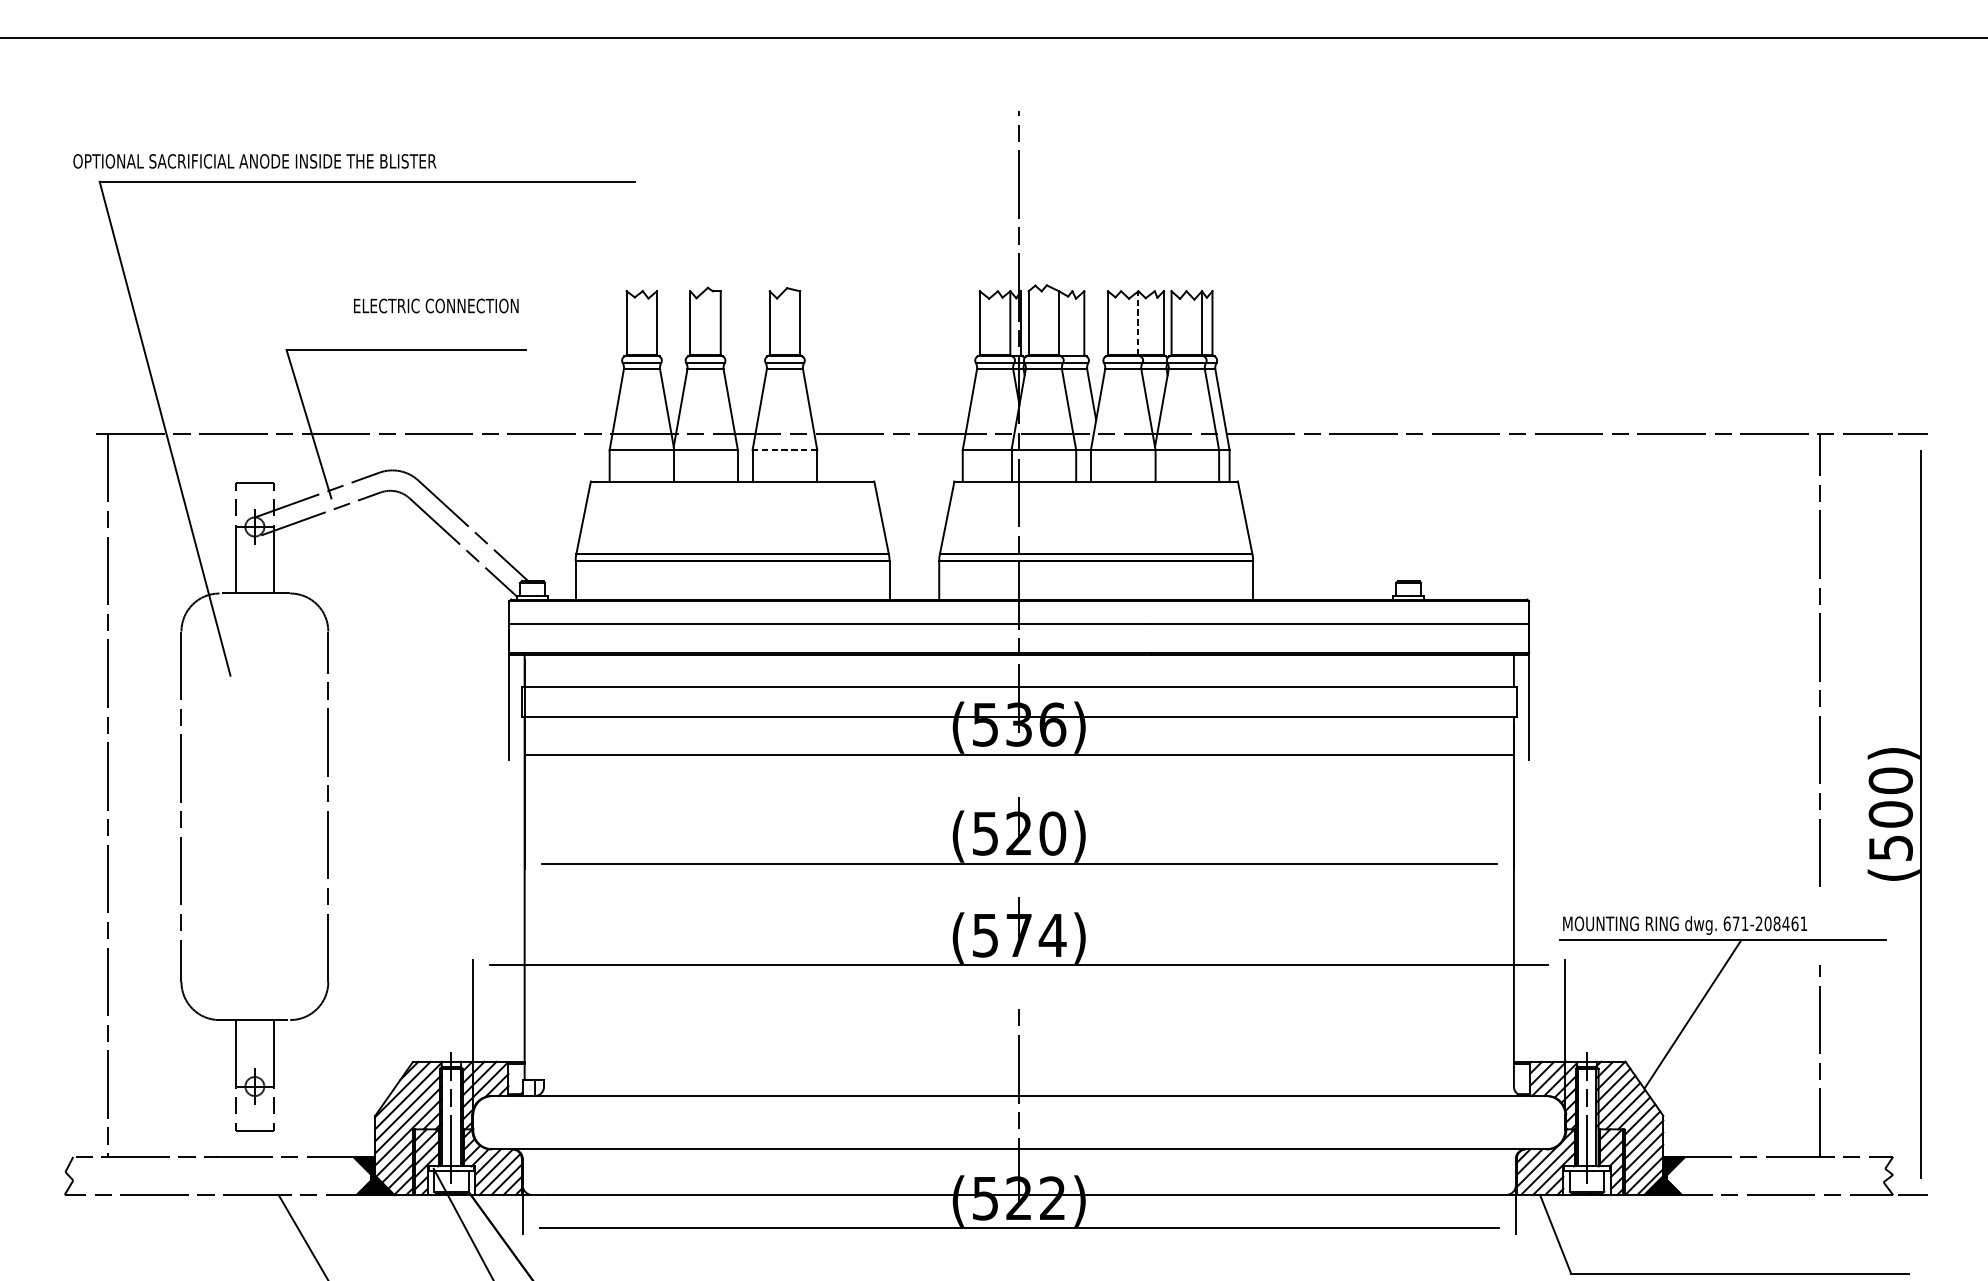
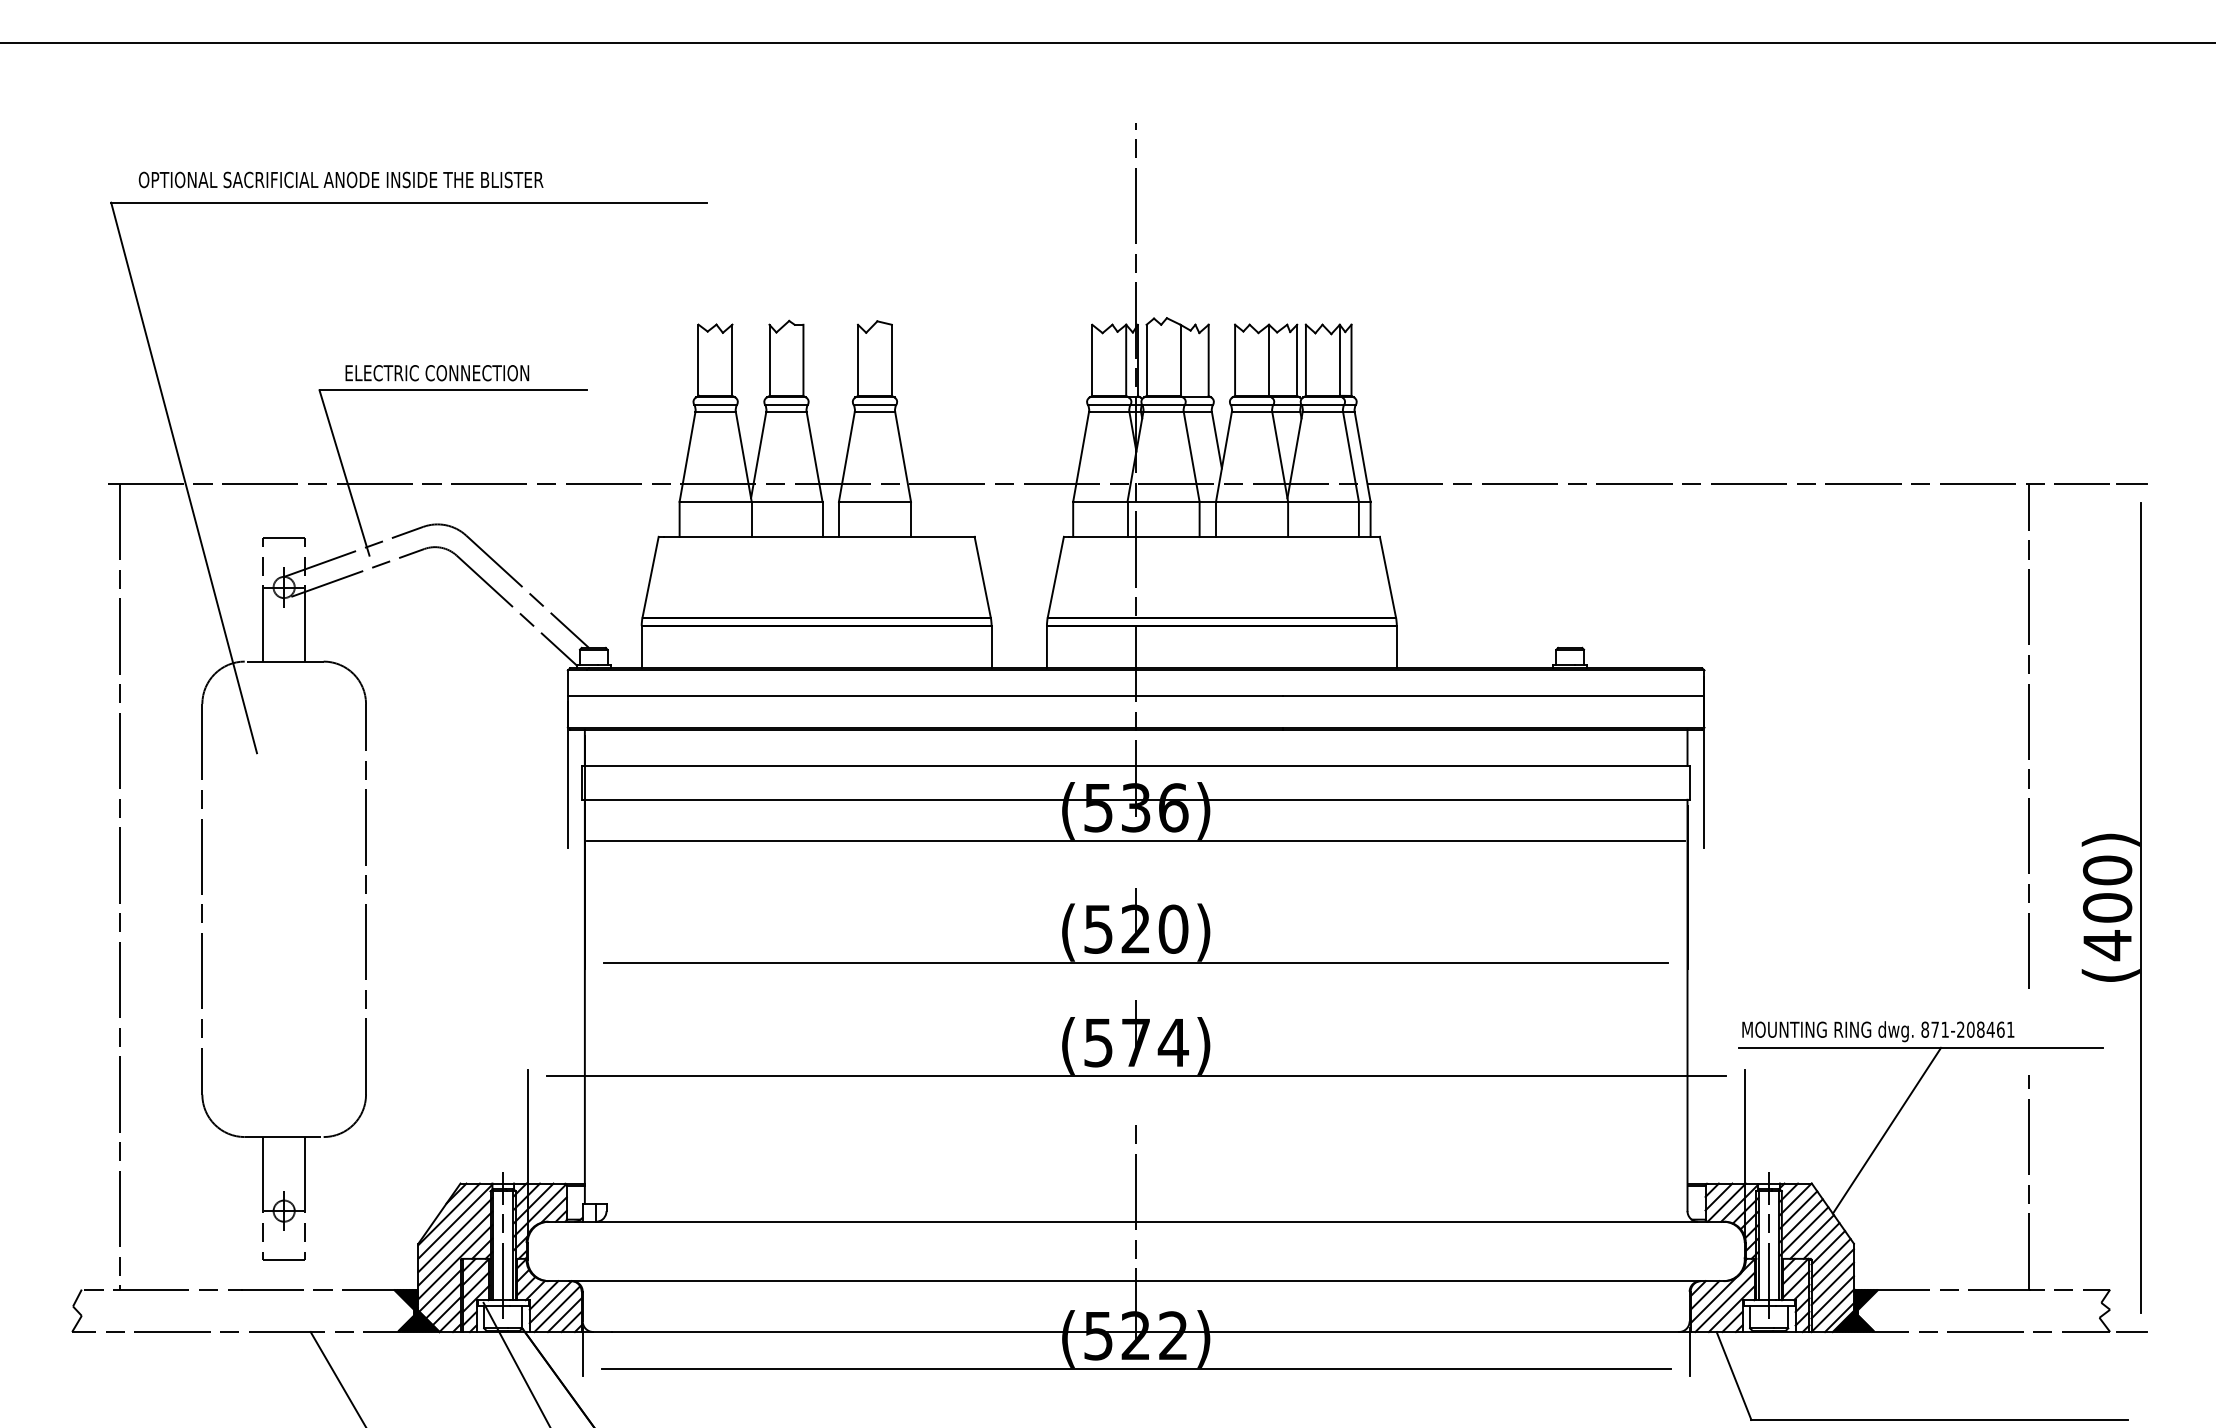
text: (254, 160) -> (340, 179), moved
text: (436, 306) -> (437, 373), moved
line: (1138, 323) -> (1269, 360), dashed -> solid
line: (785, 449) -> (875, 501), dashed -> solid
text: (1890, 848) -> (2107, 945), (500) -> (400)
text: (1727, 923) -> (1925, 1029), 671-208461 -> 871-208461

